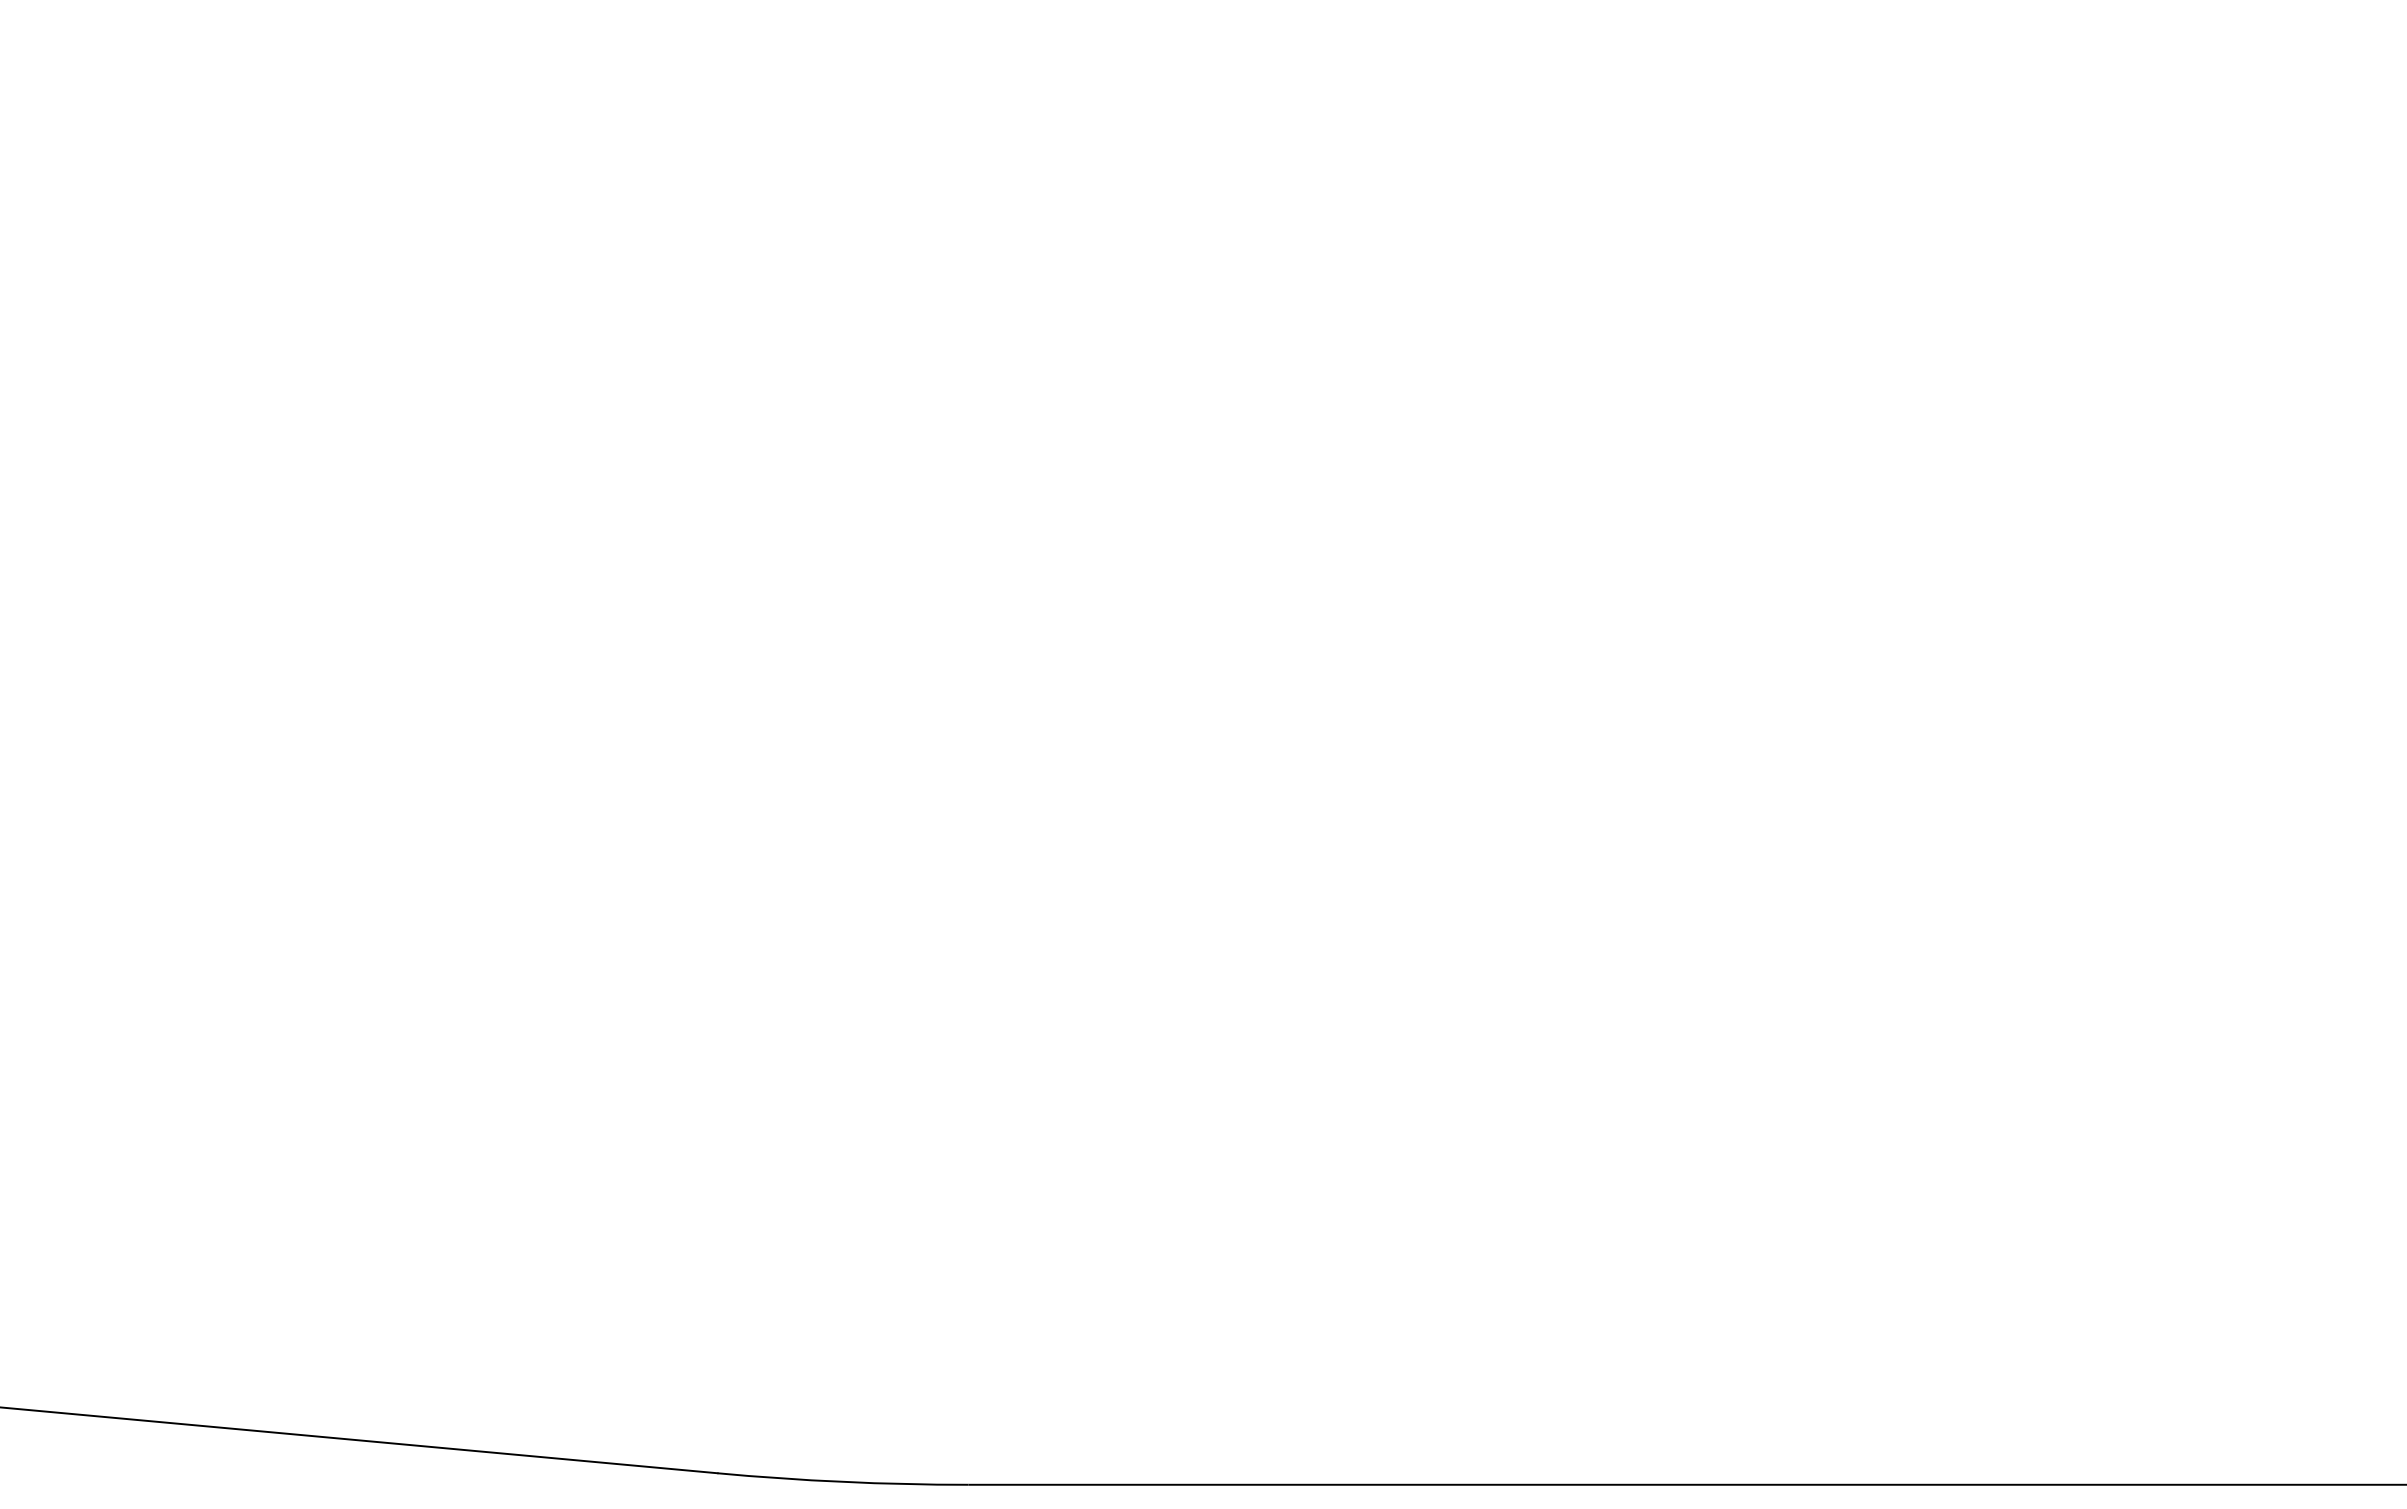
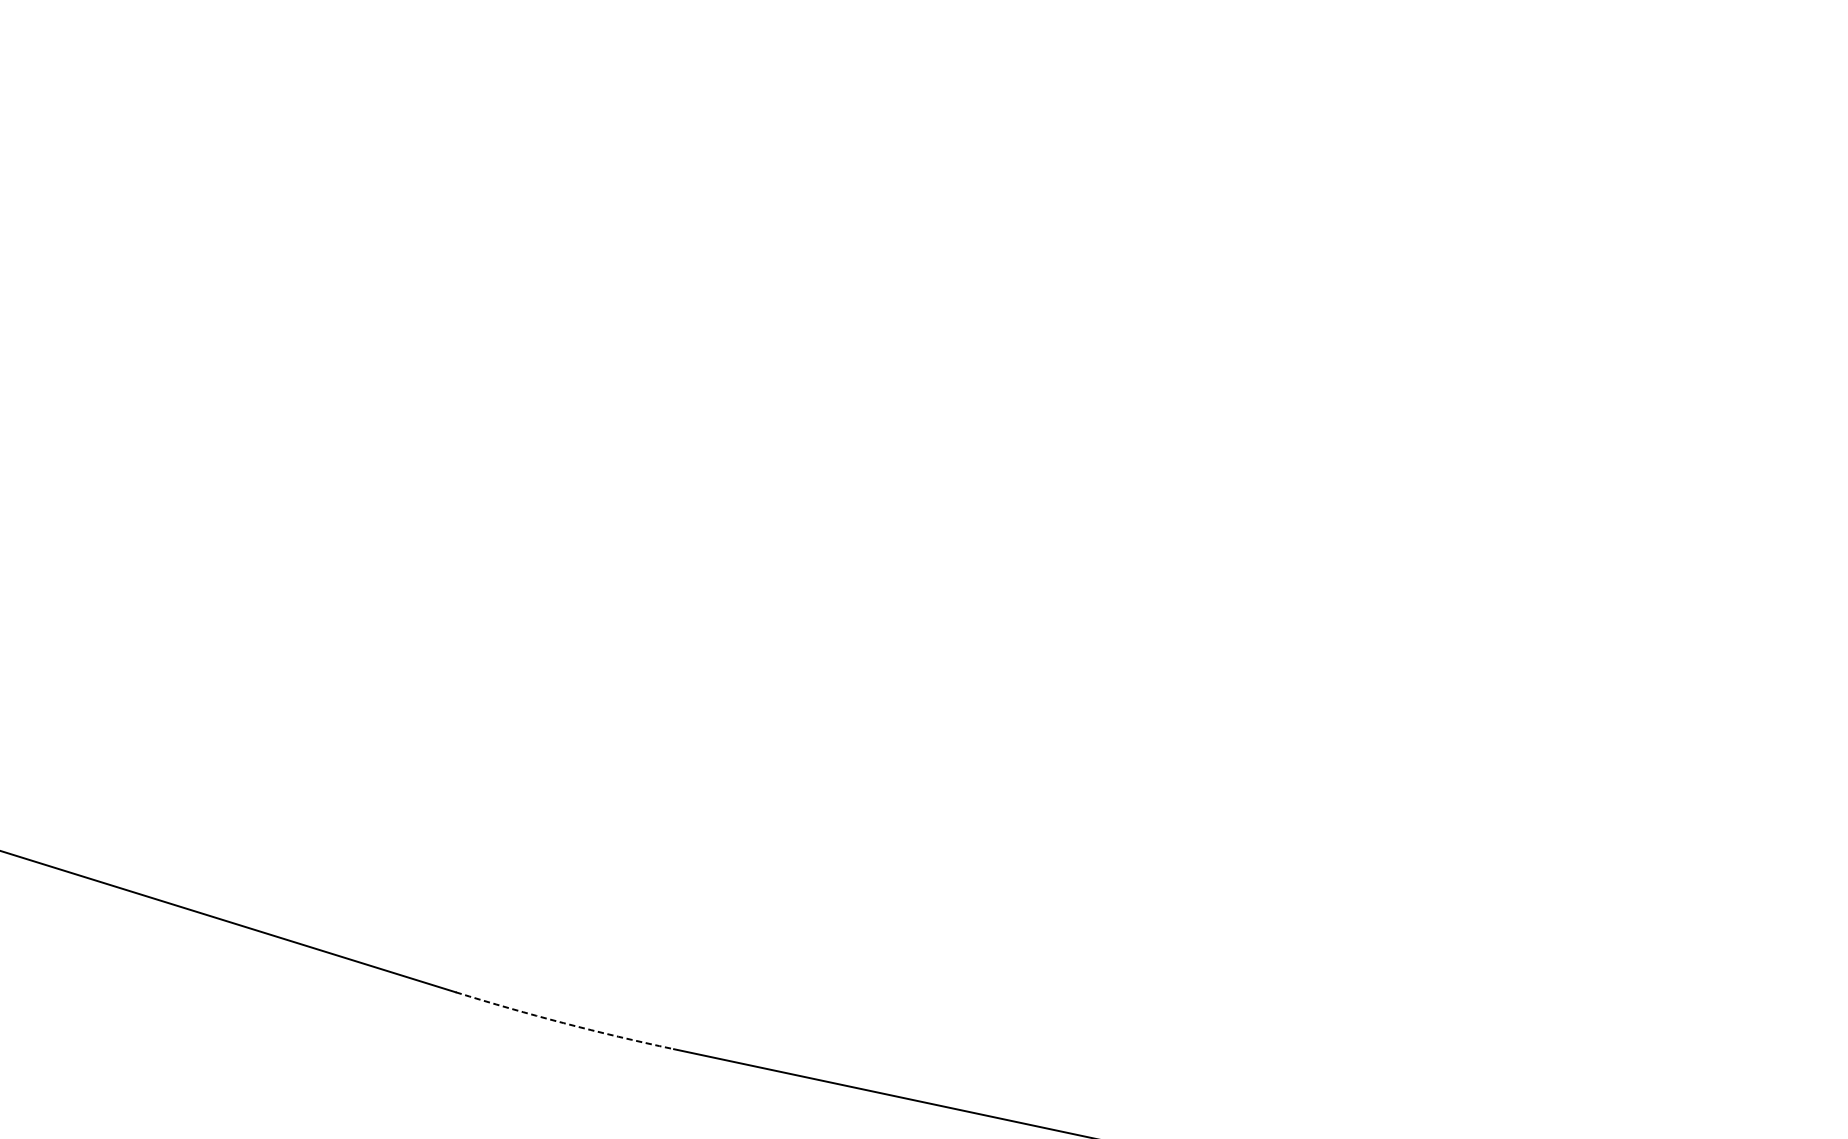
arc: (842, 1481) -> (563, 1022), solid -> dashed

